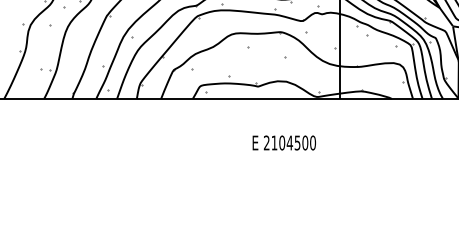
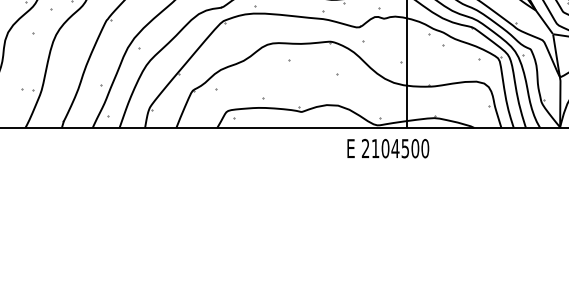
text: (283, 142) -> (387, 147), moved

